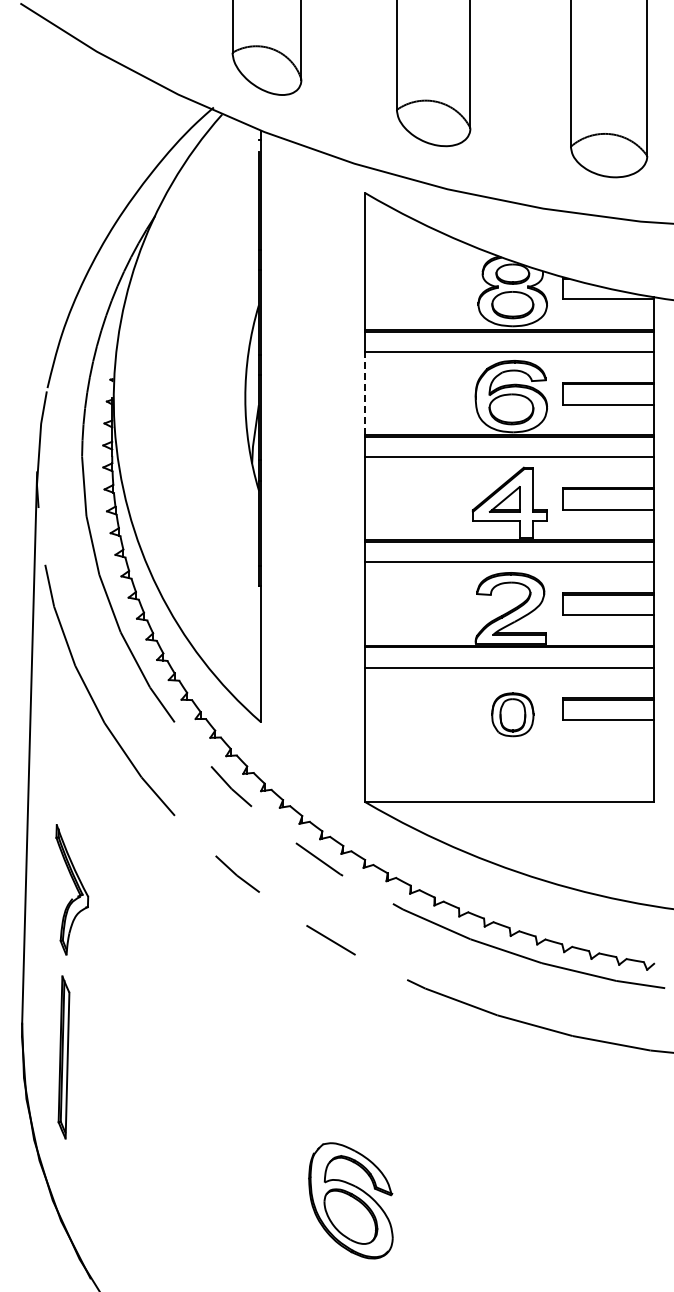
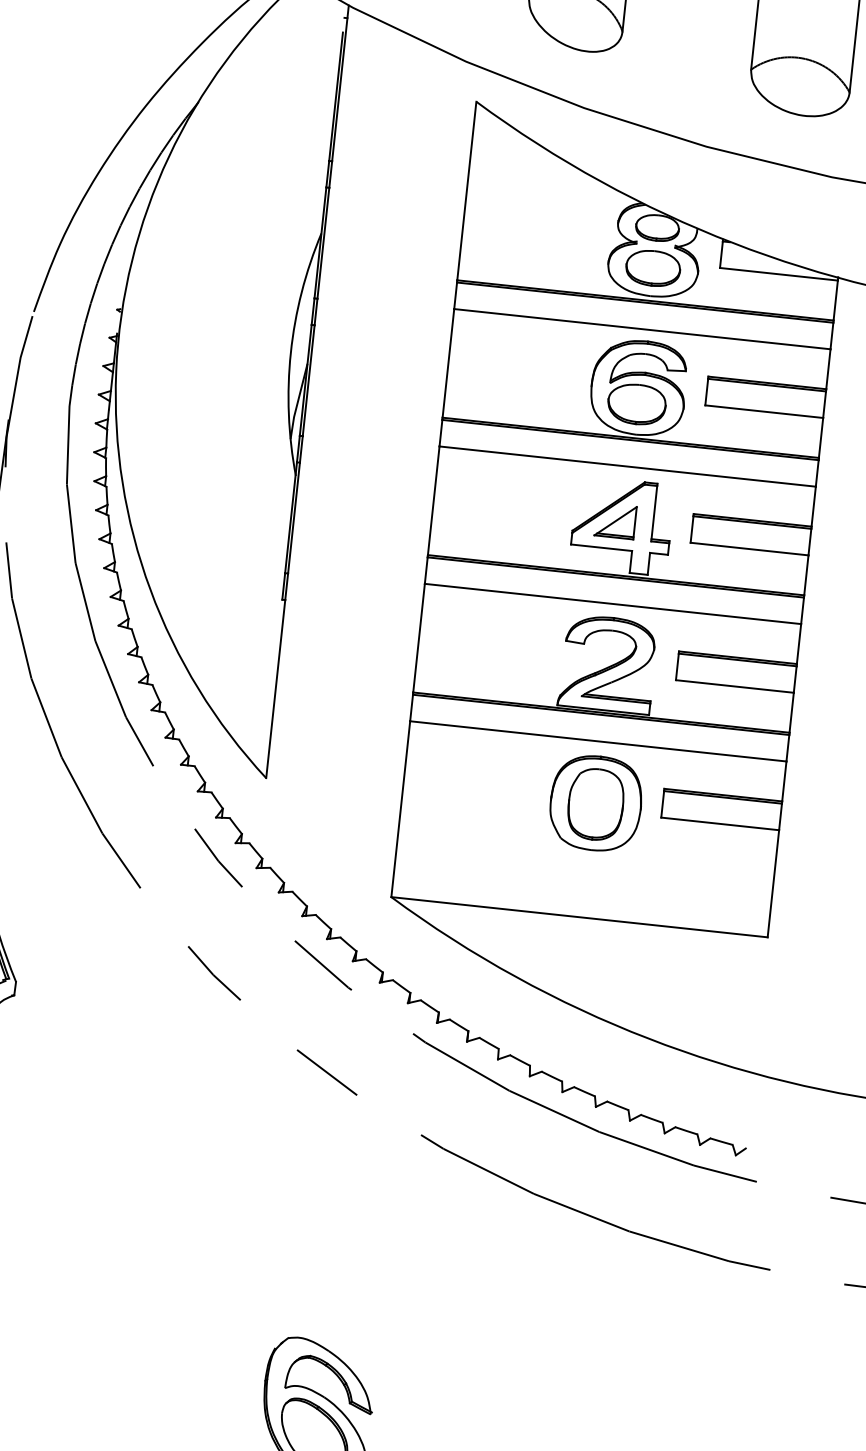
line: (365, 393) -> (448, 363), dashed -> solid
part: (512, 714) -> (595, 803), size x1.67

